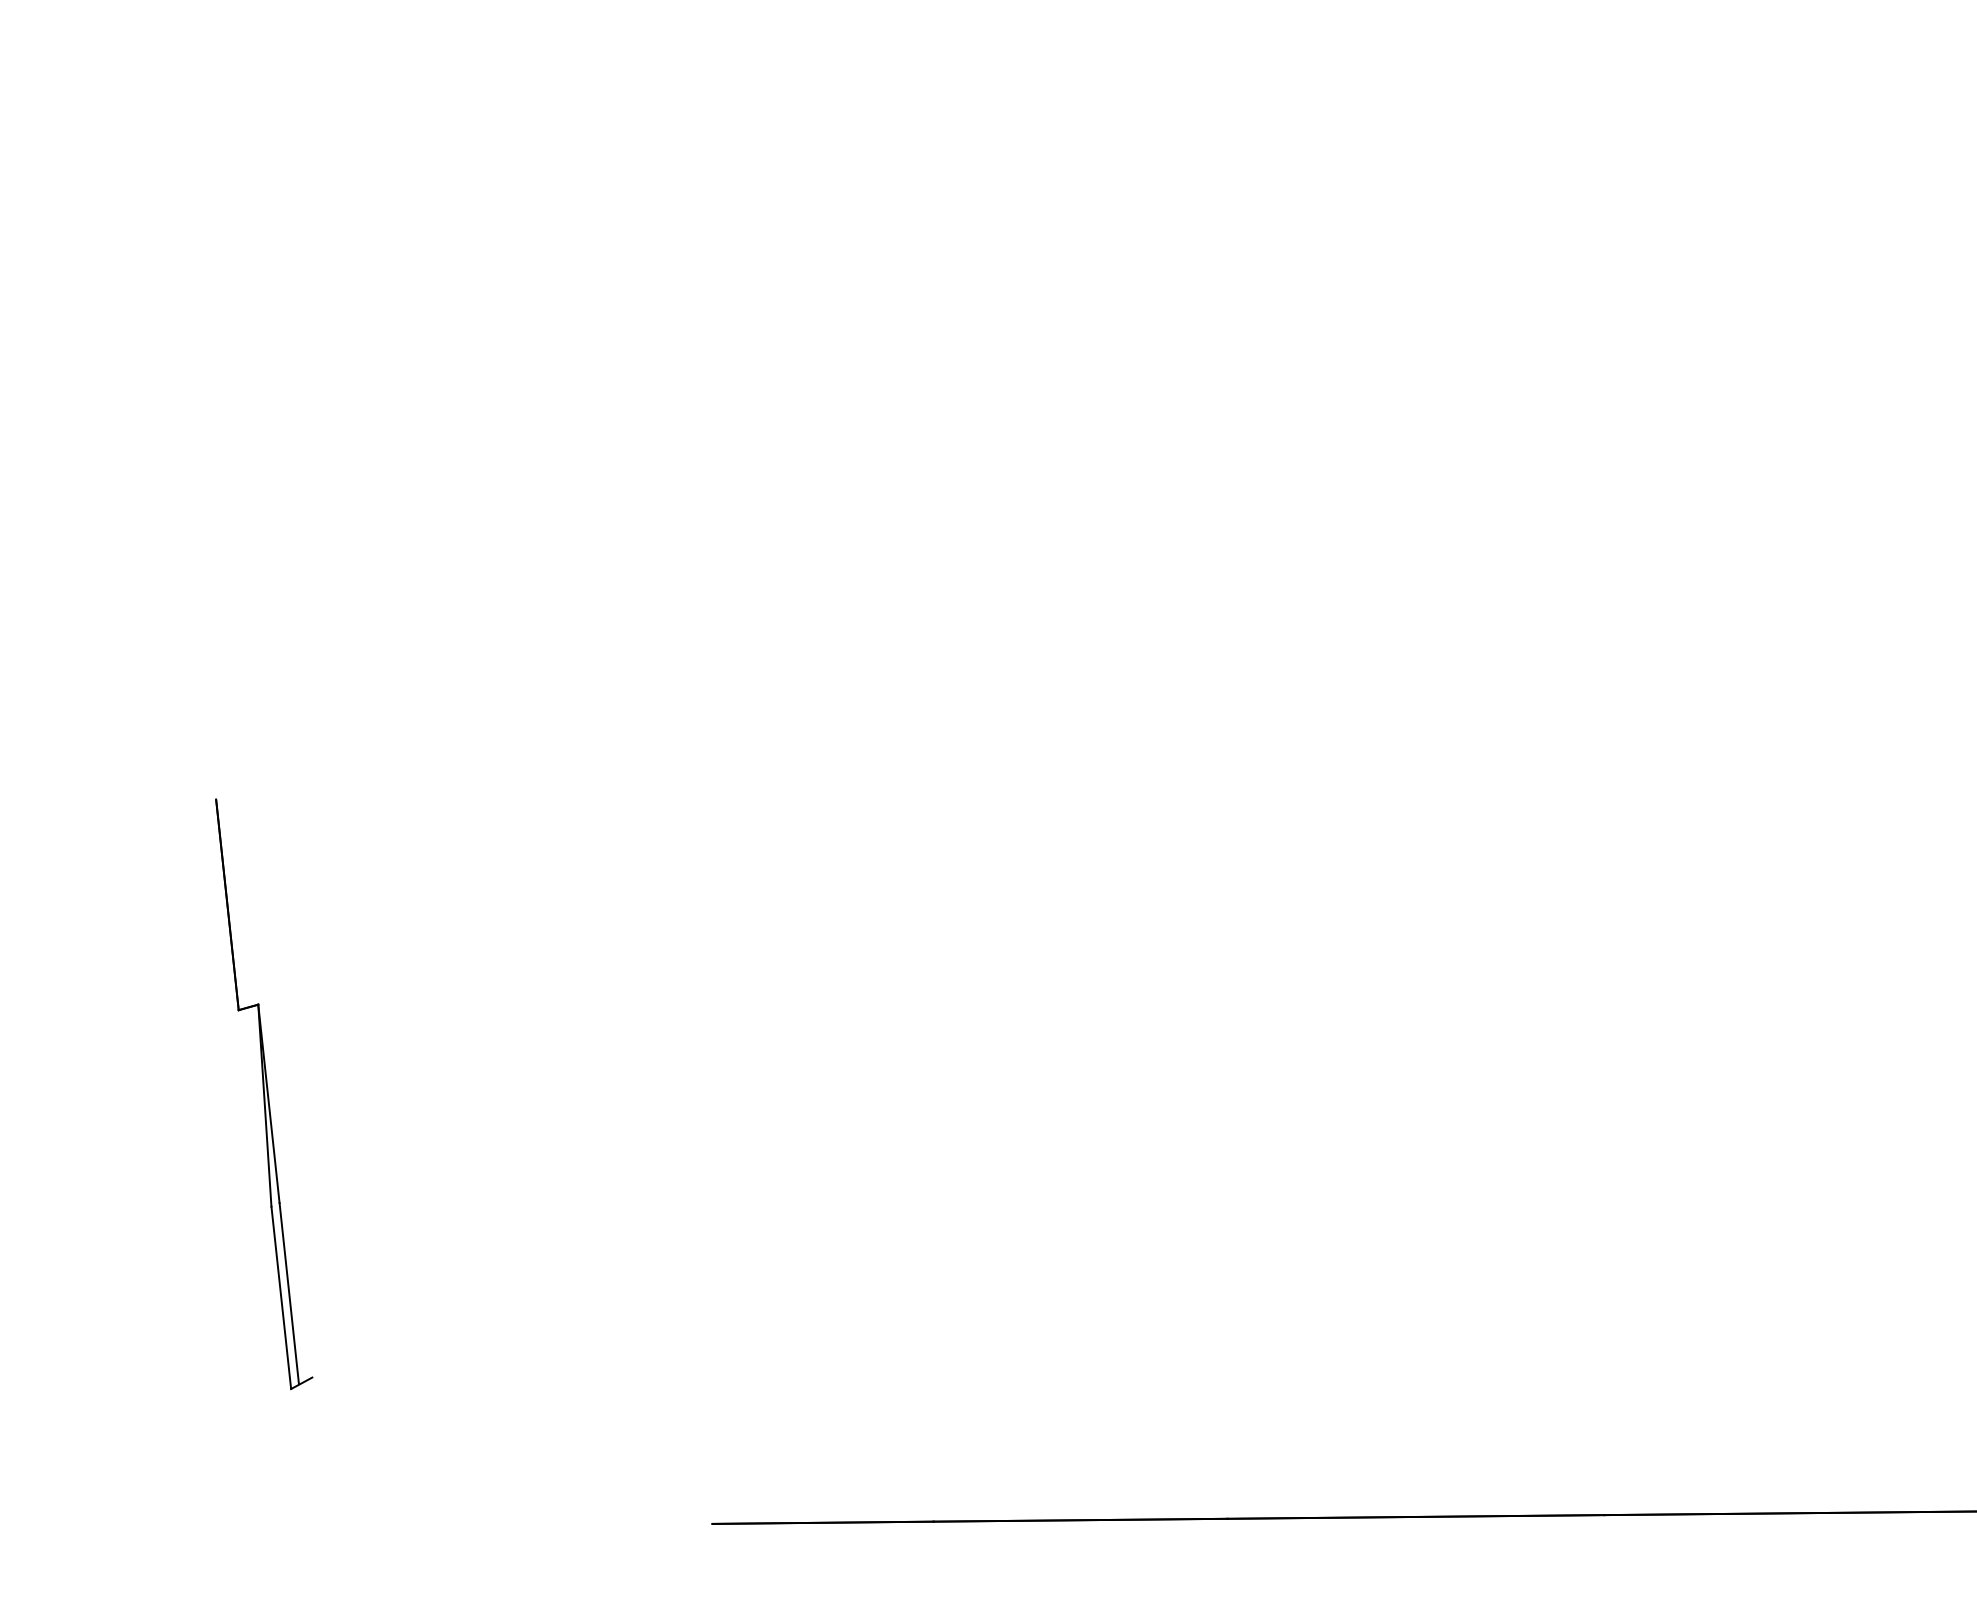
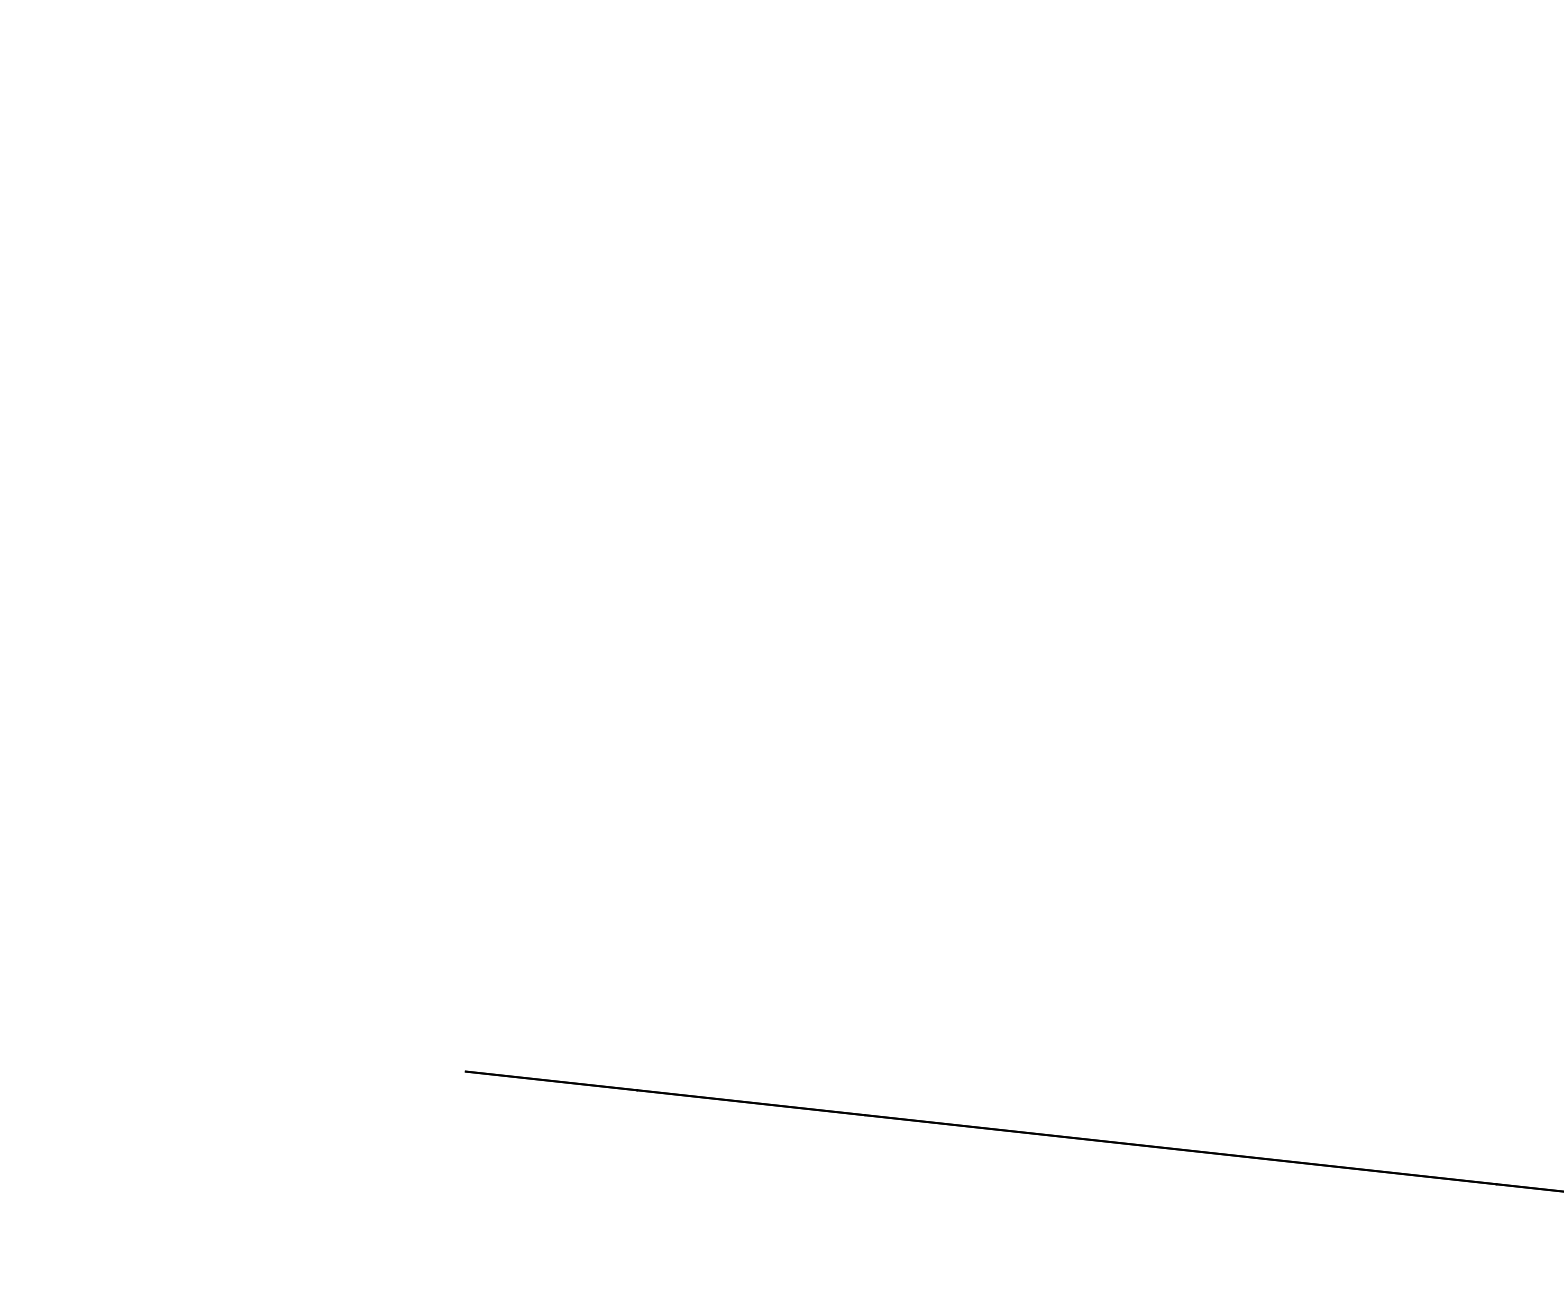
part: (262, 1092) -> (157, 696), removed

